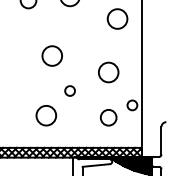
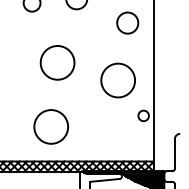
circle: (52, 55) -> (57, 62), size x1.6
circle: (108, 72) -> (117, 80), size x1.6
circle: (69, 90) -> (76, 99), removed
circle: (46, 115) -> (51, 126), size x1.6
circle: (108, 117) -> (117, 128), removed

